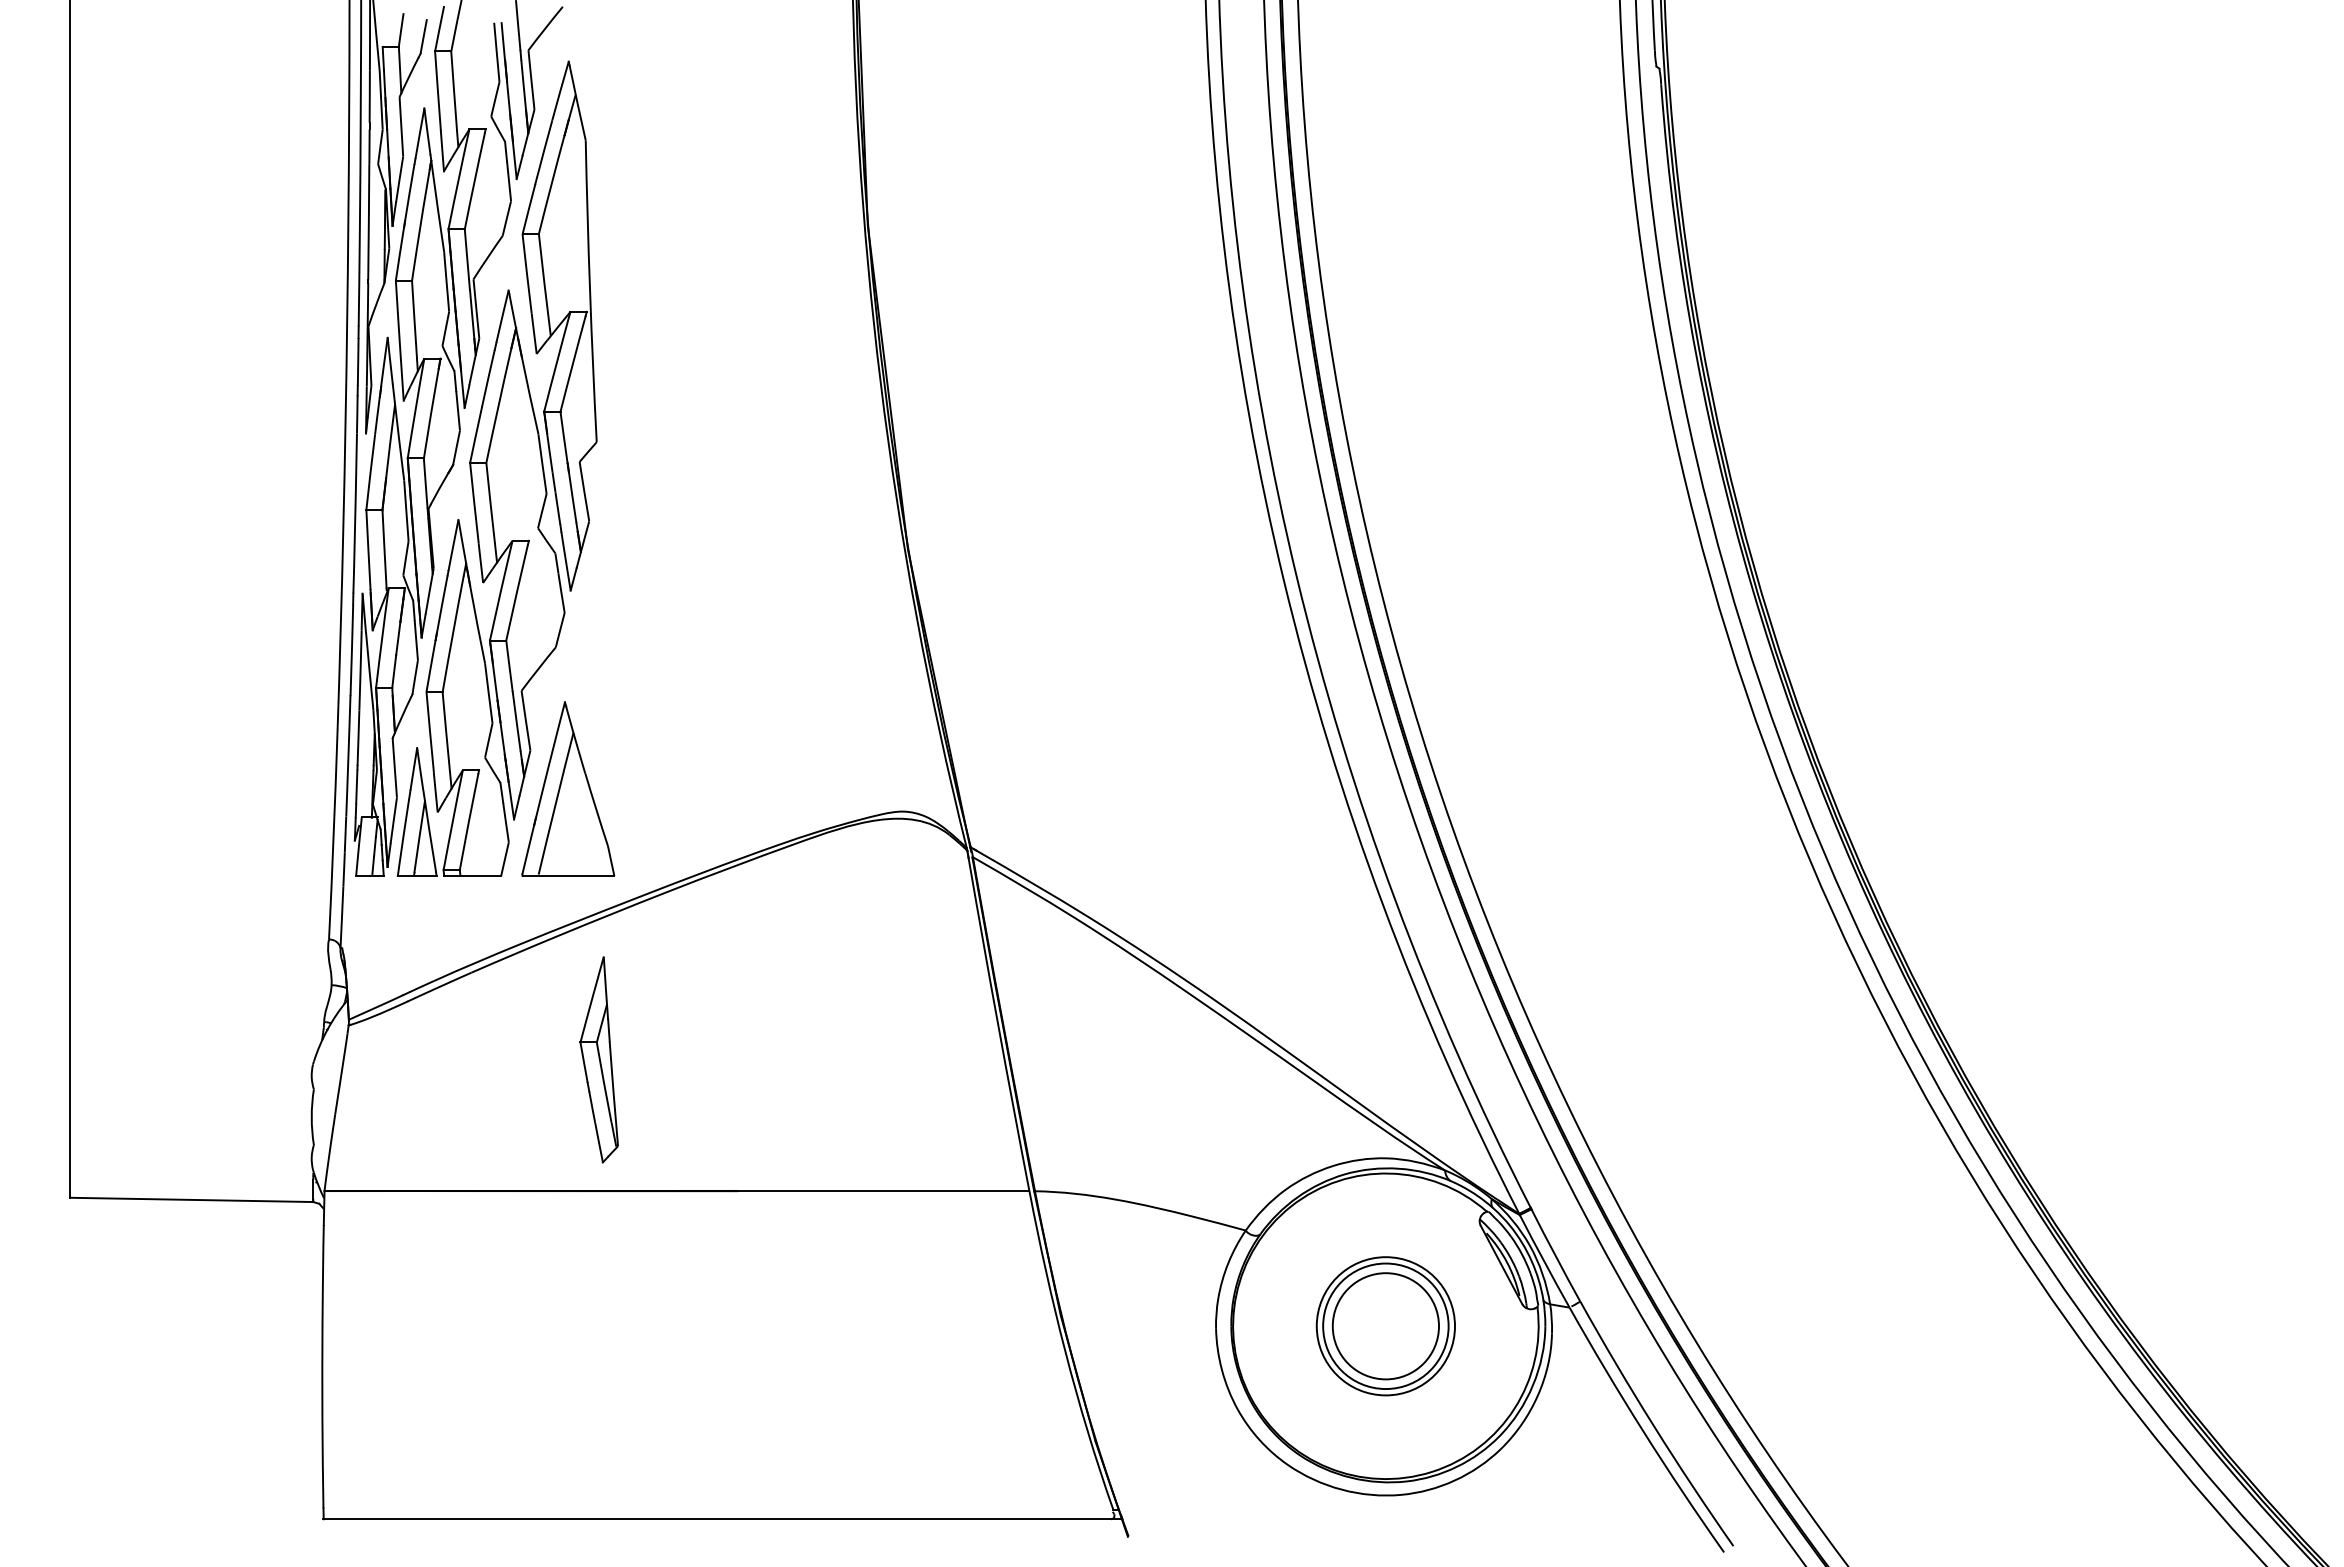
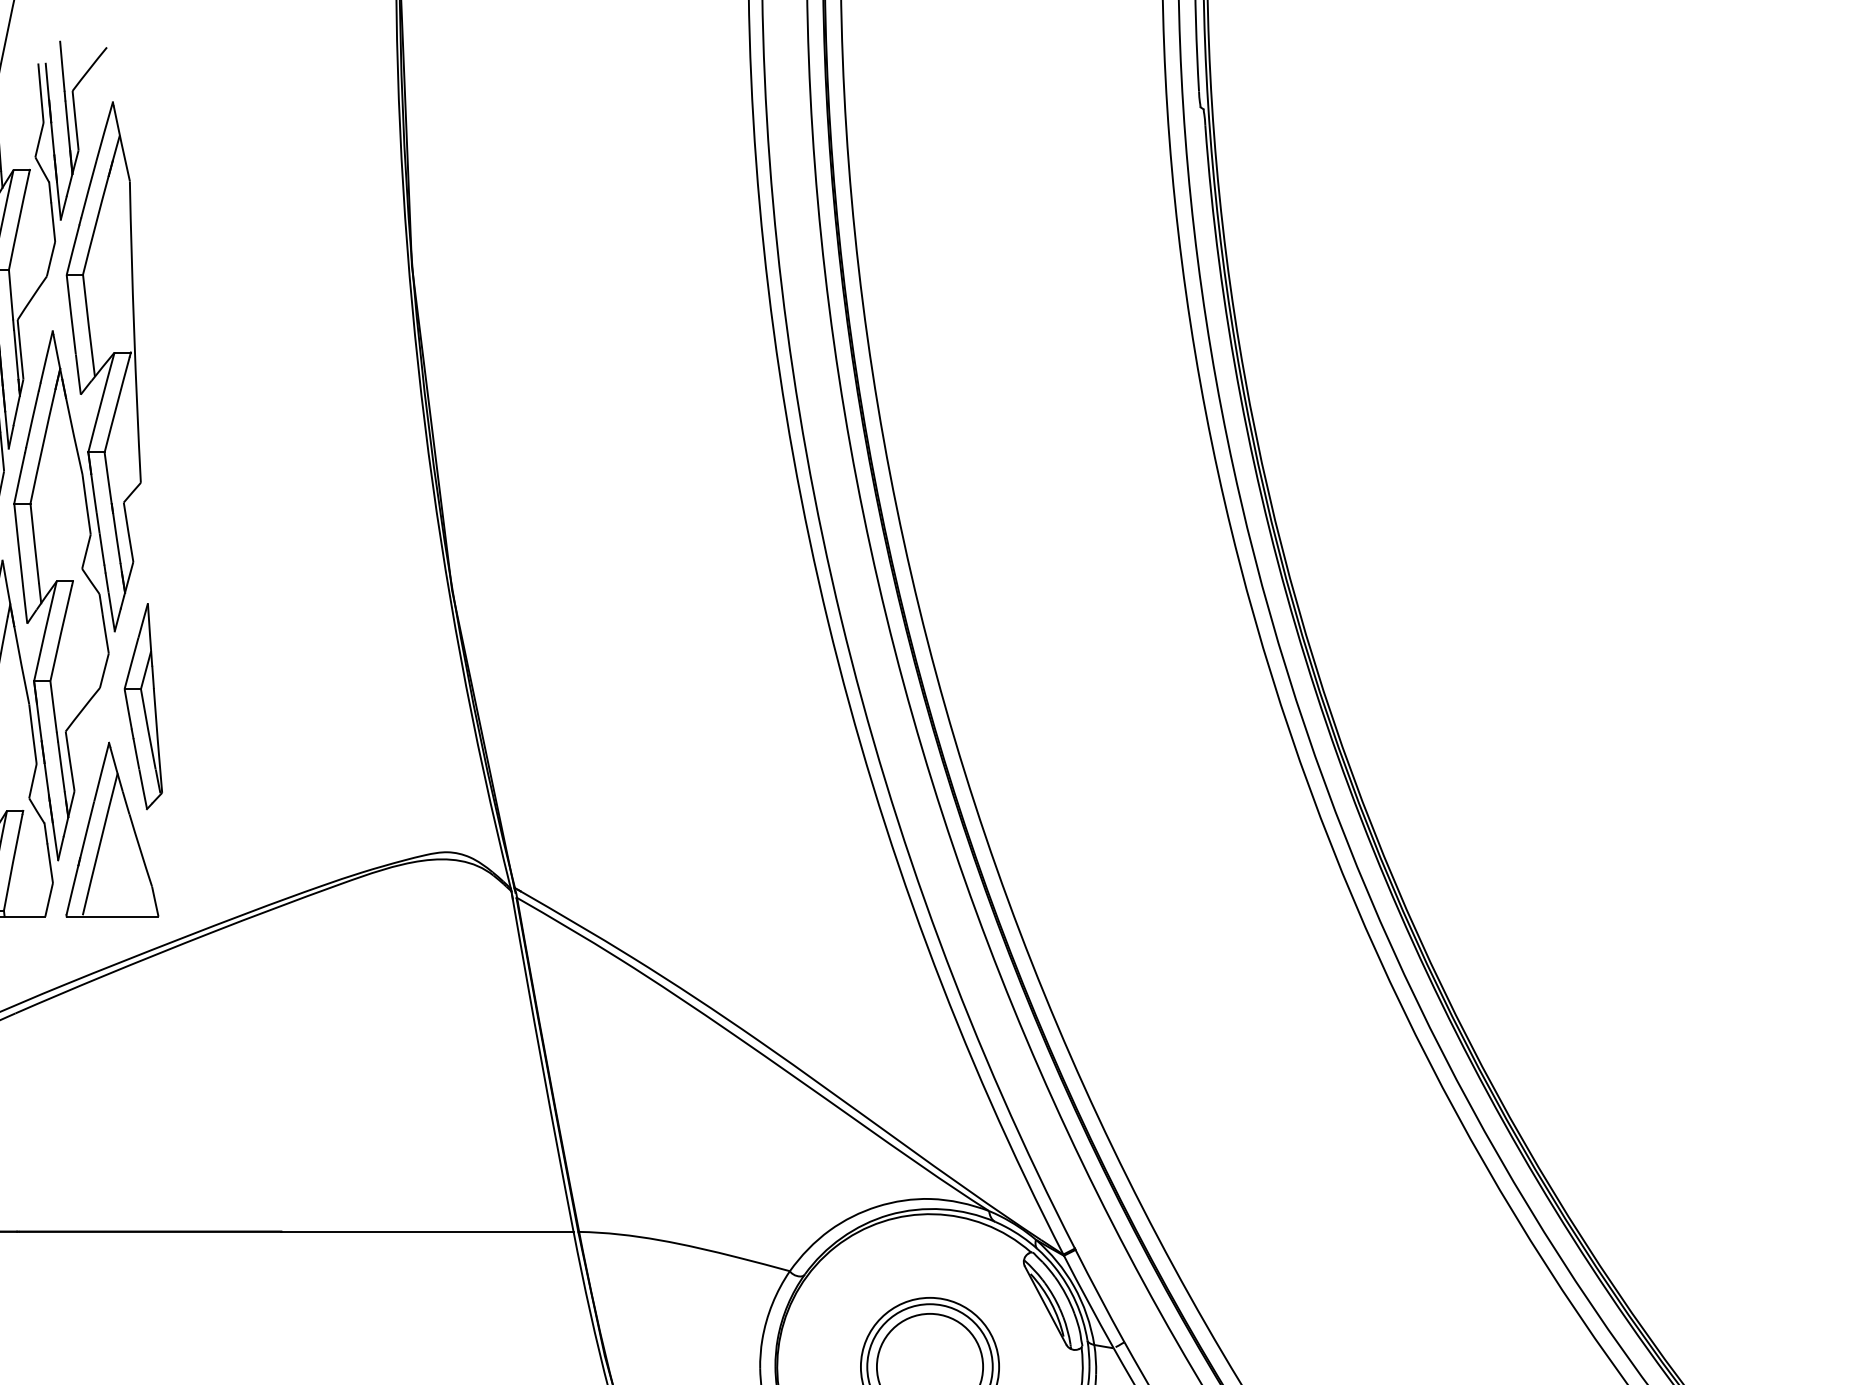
part: (598, 1059) -> (142, 706), moved

